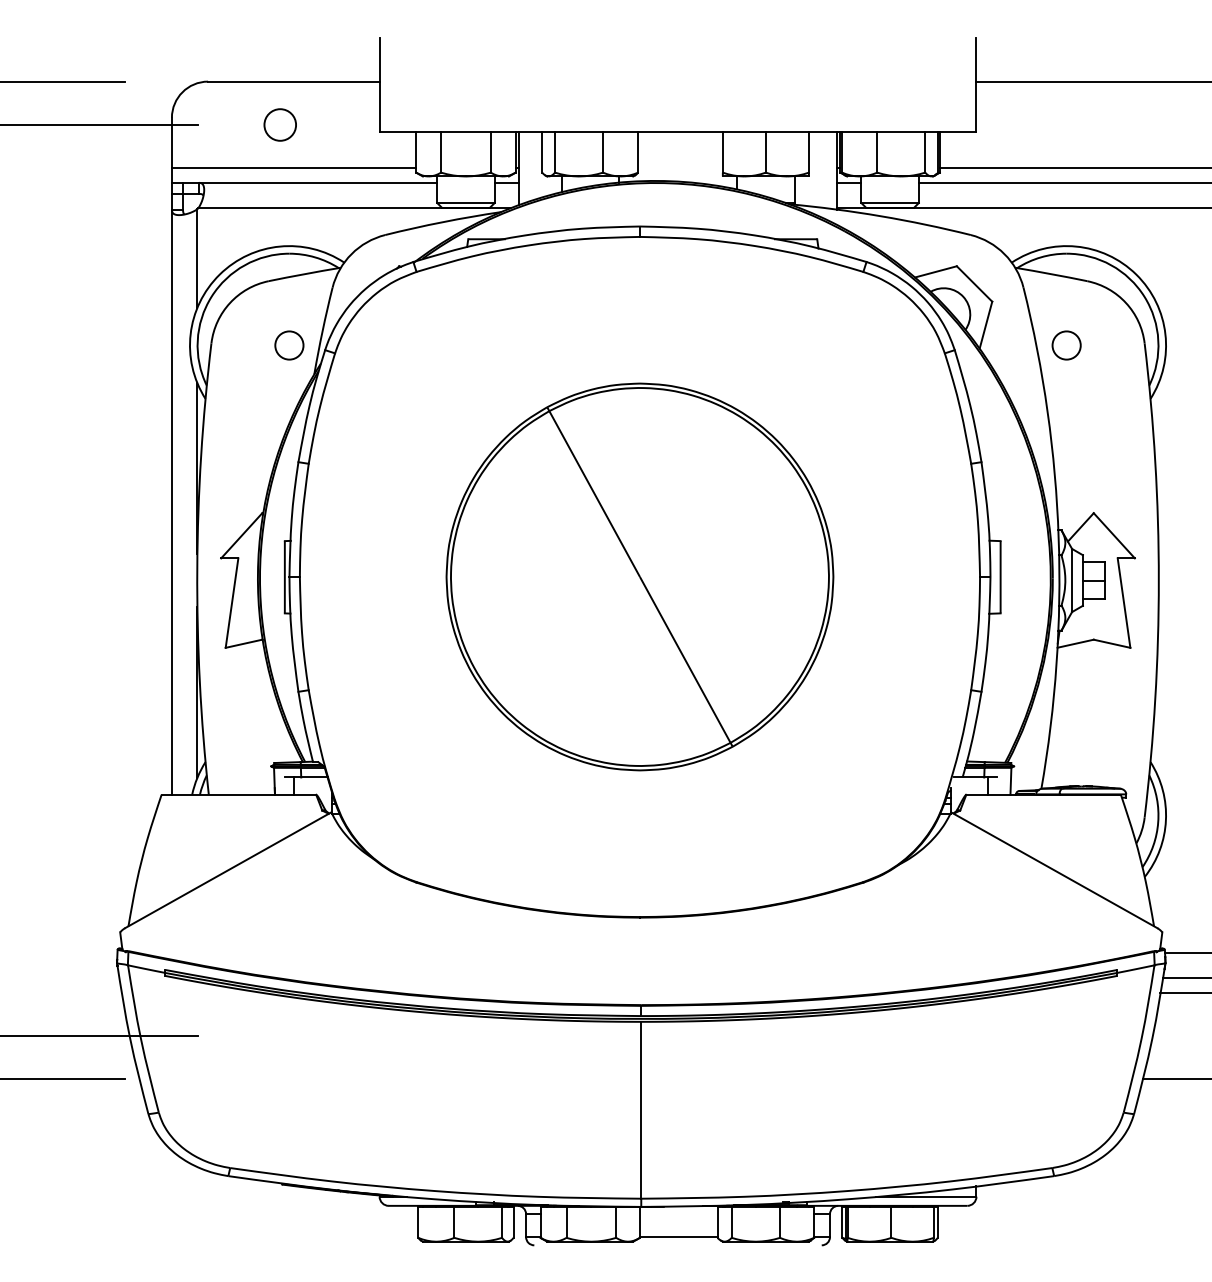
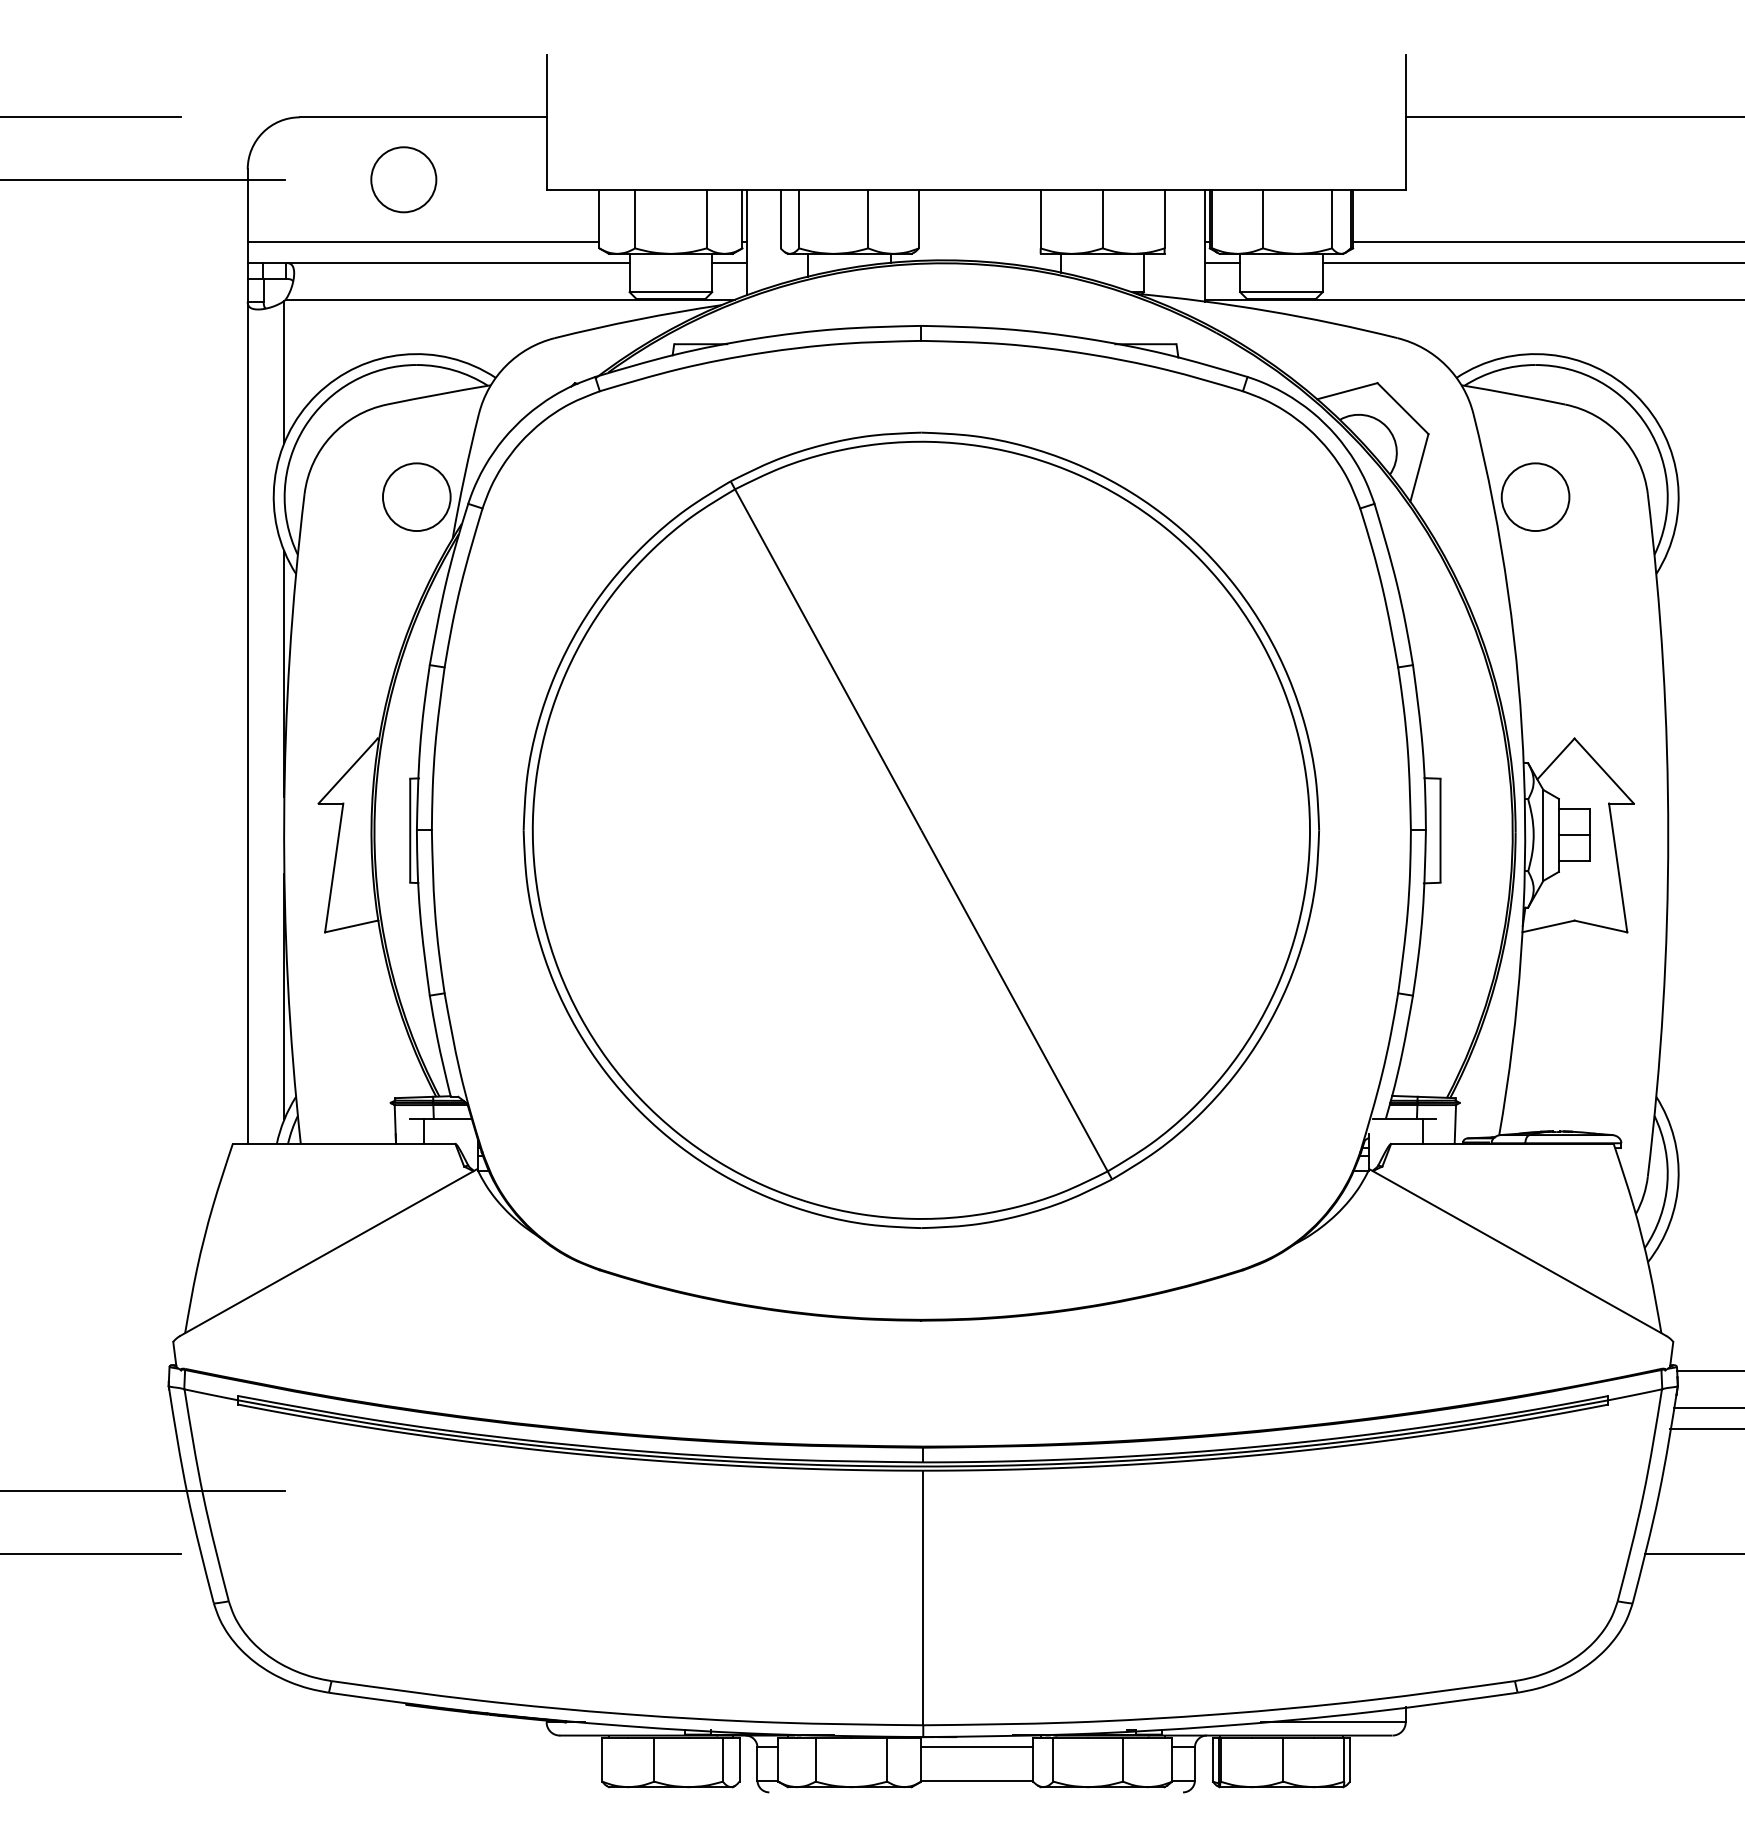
circle: (279, 124) -> (402, 179), size x1.43
circle: (288, 345) -> (415, 497), size x1.67
circle: (1066, 345) -> (1535, 497), size x1.67
part: (639, 576) -> (920, 829), size x1.43
line: (678, 1214) -> (976, 1747), added

